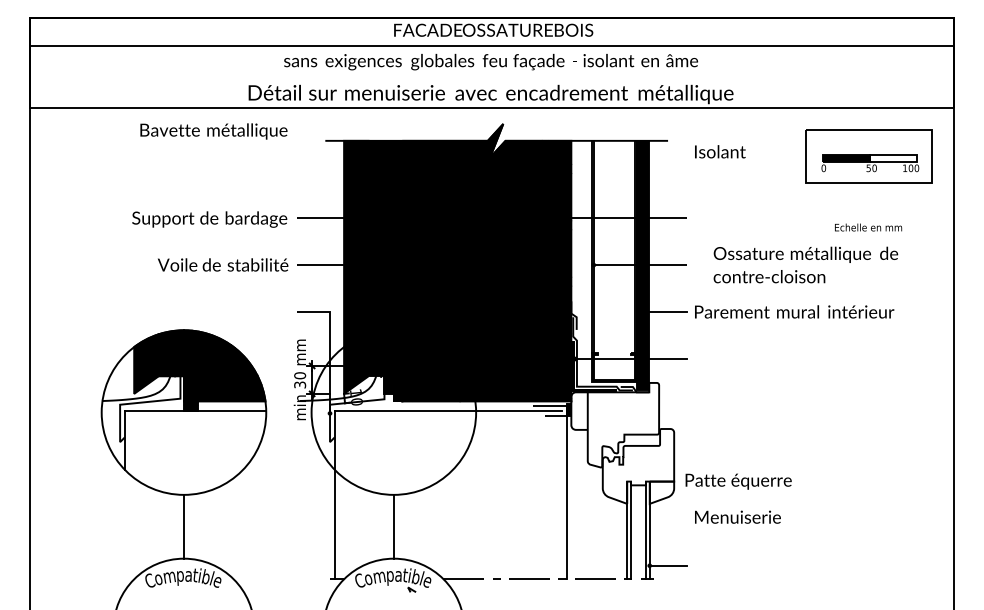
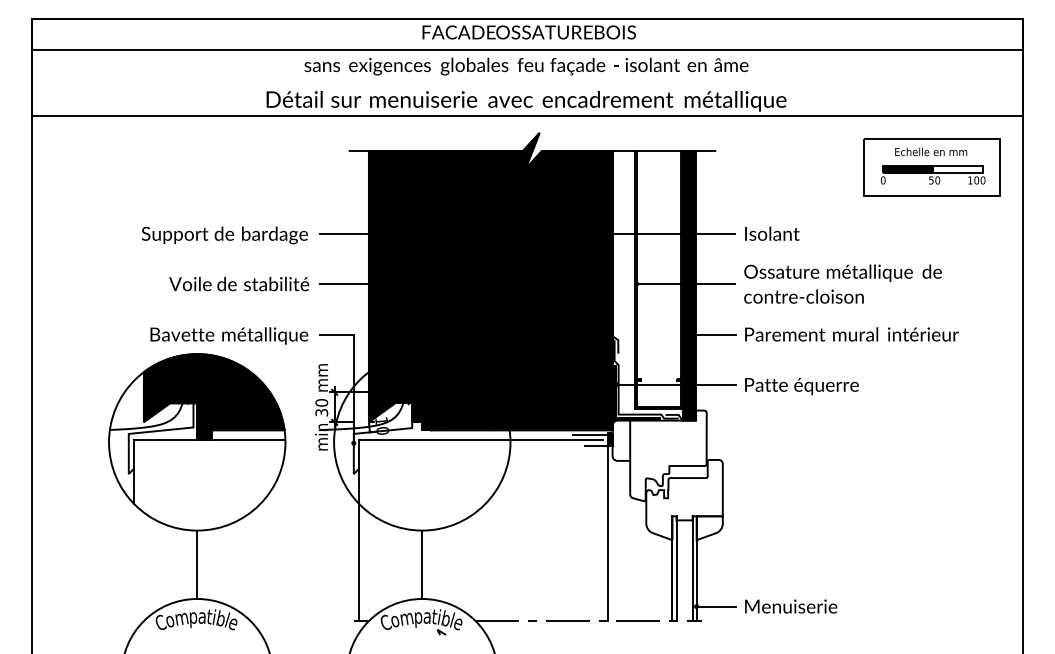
text: (214, 131) -> (229, 335), moved
text: (720, 151) -> (772, 233), moved
text: (868, 227) -> (931, 151), moved
text: (805, 264) -> (842, 283), moved
text: (738, 481) -> (801, 386), moved
text: (738, 517) -> (791, 606), moved

